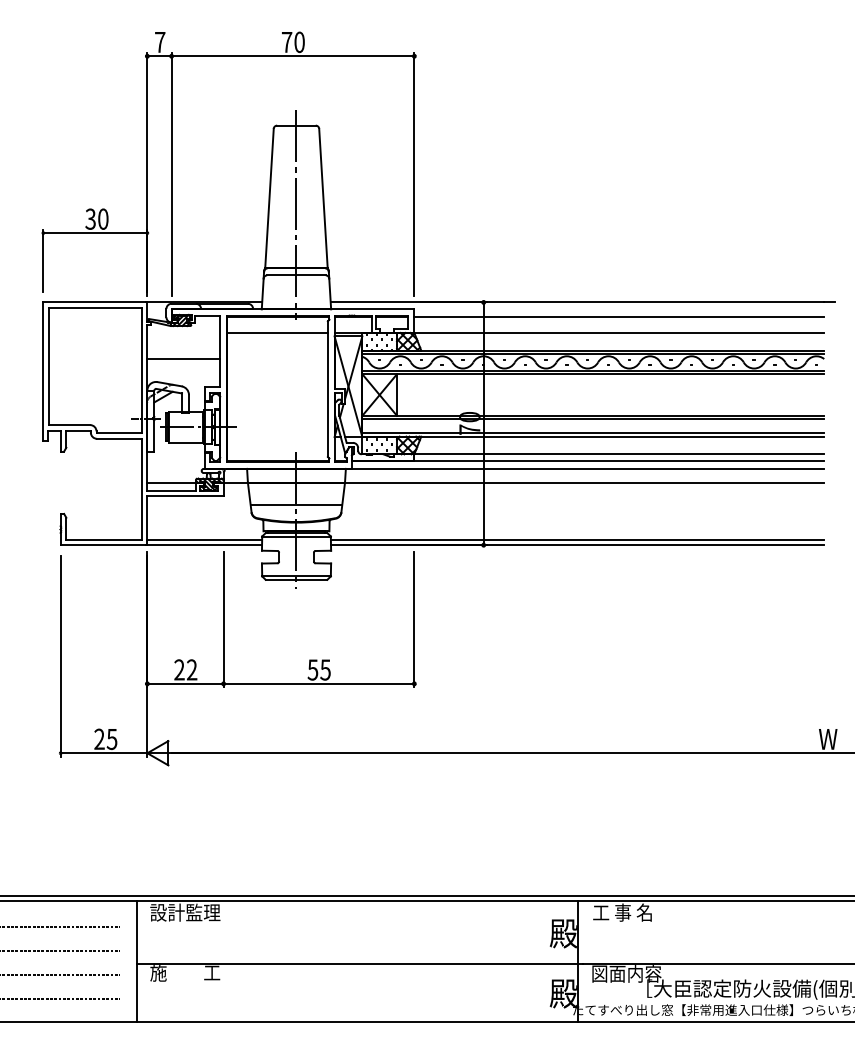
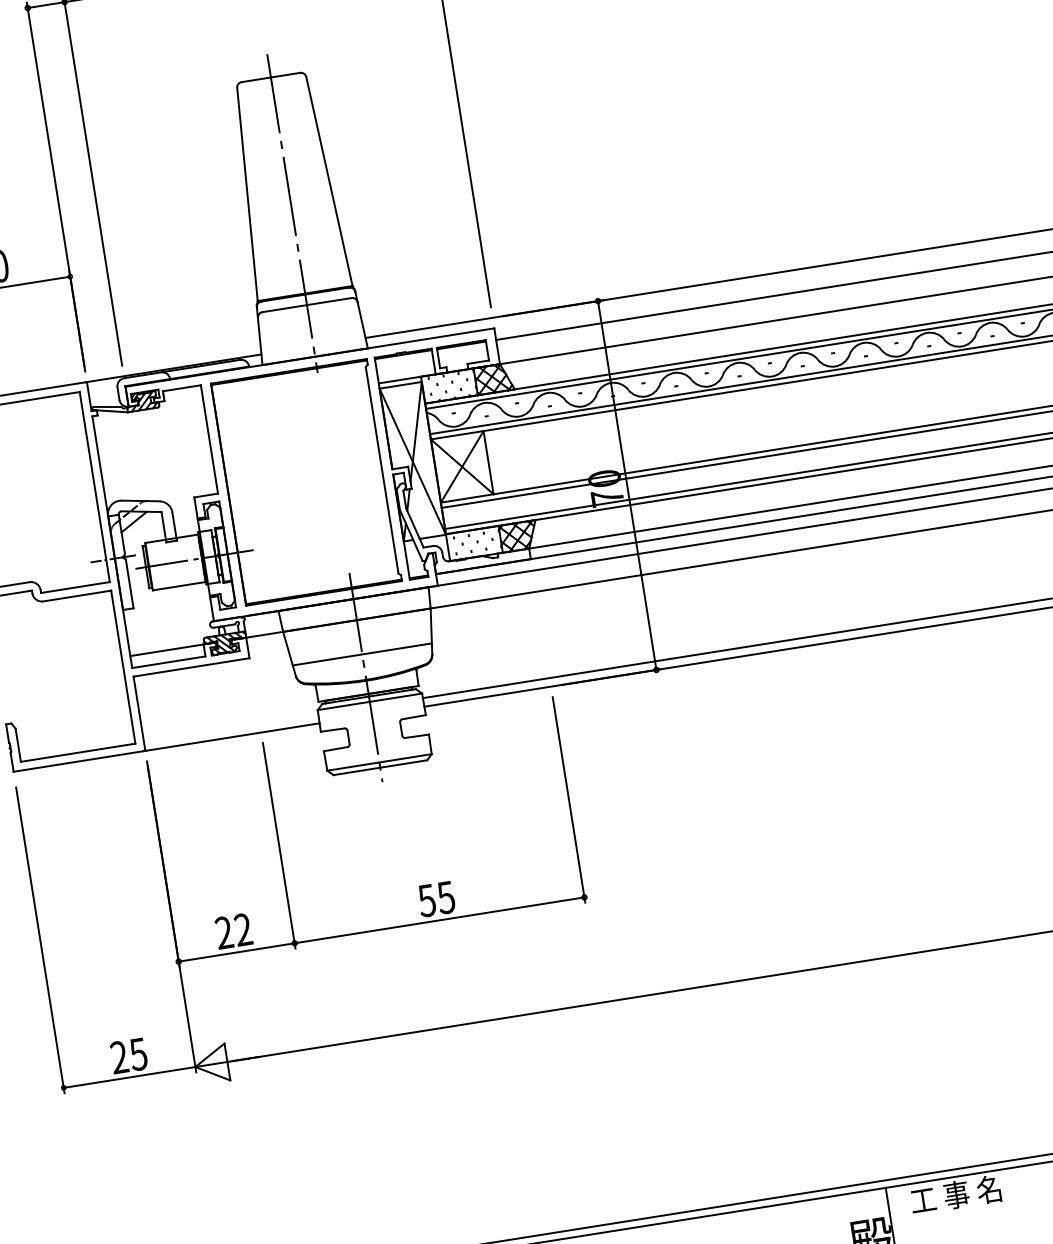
line: (276, 332) -> (290, 396), removed
line: (183, 358) -> (155, 458), removed
line: (204, 539) -> (230, 728), removed

